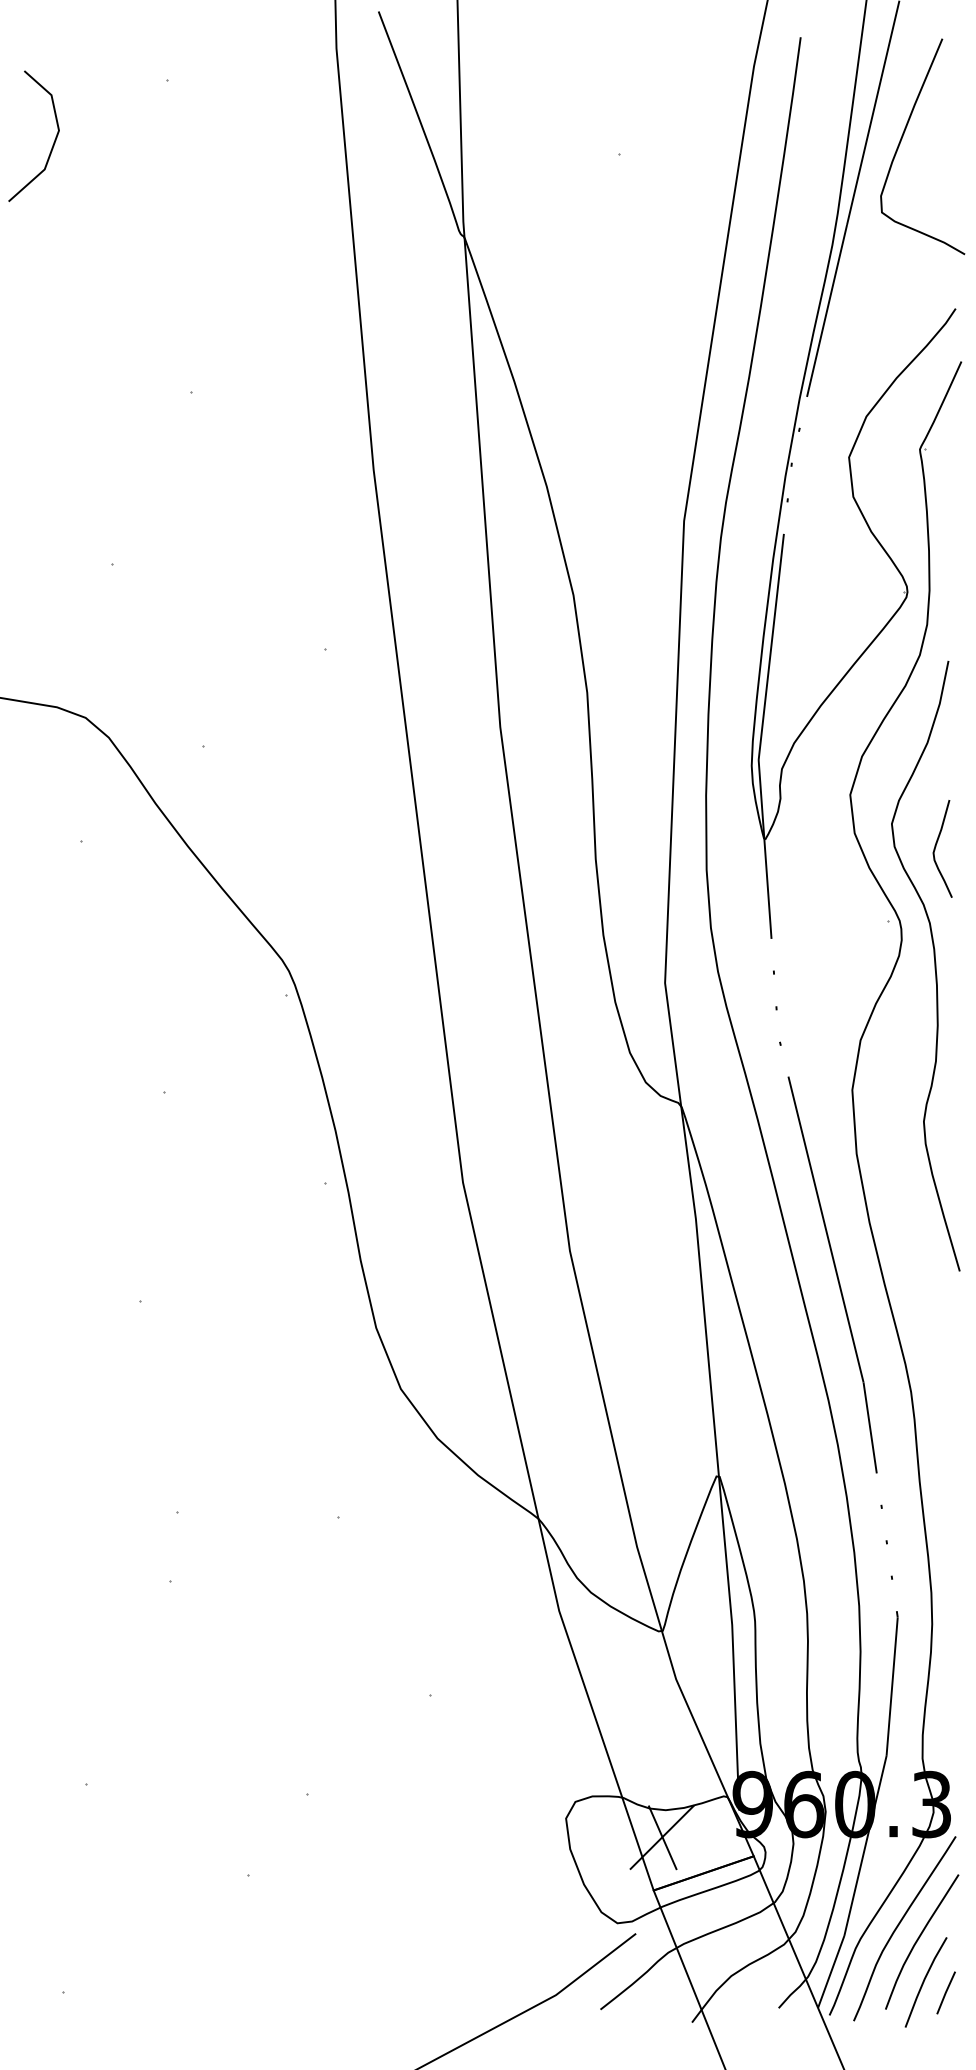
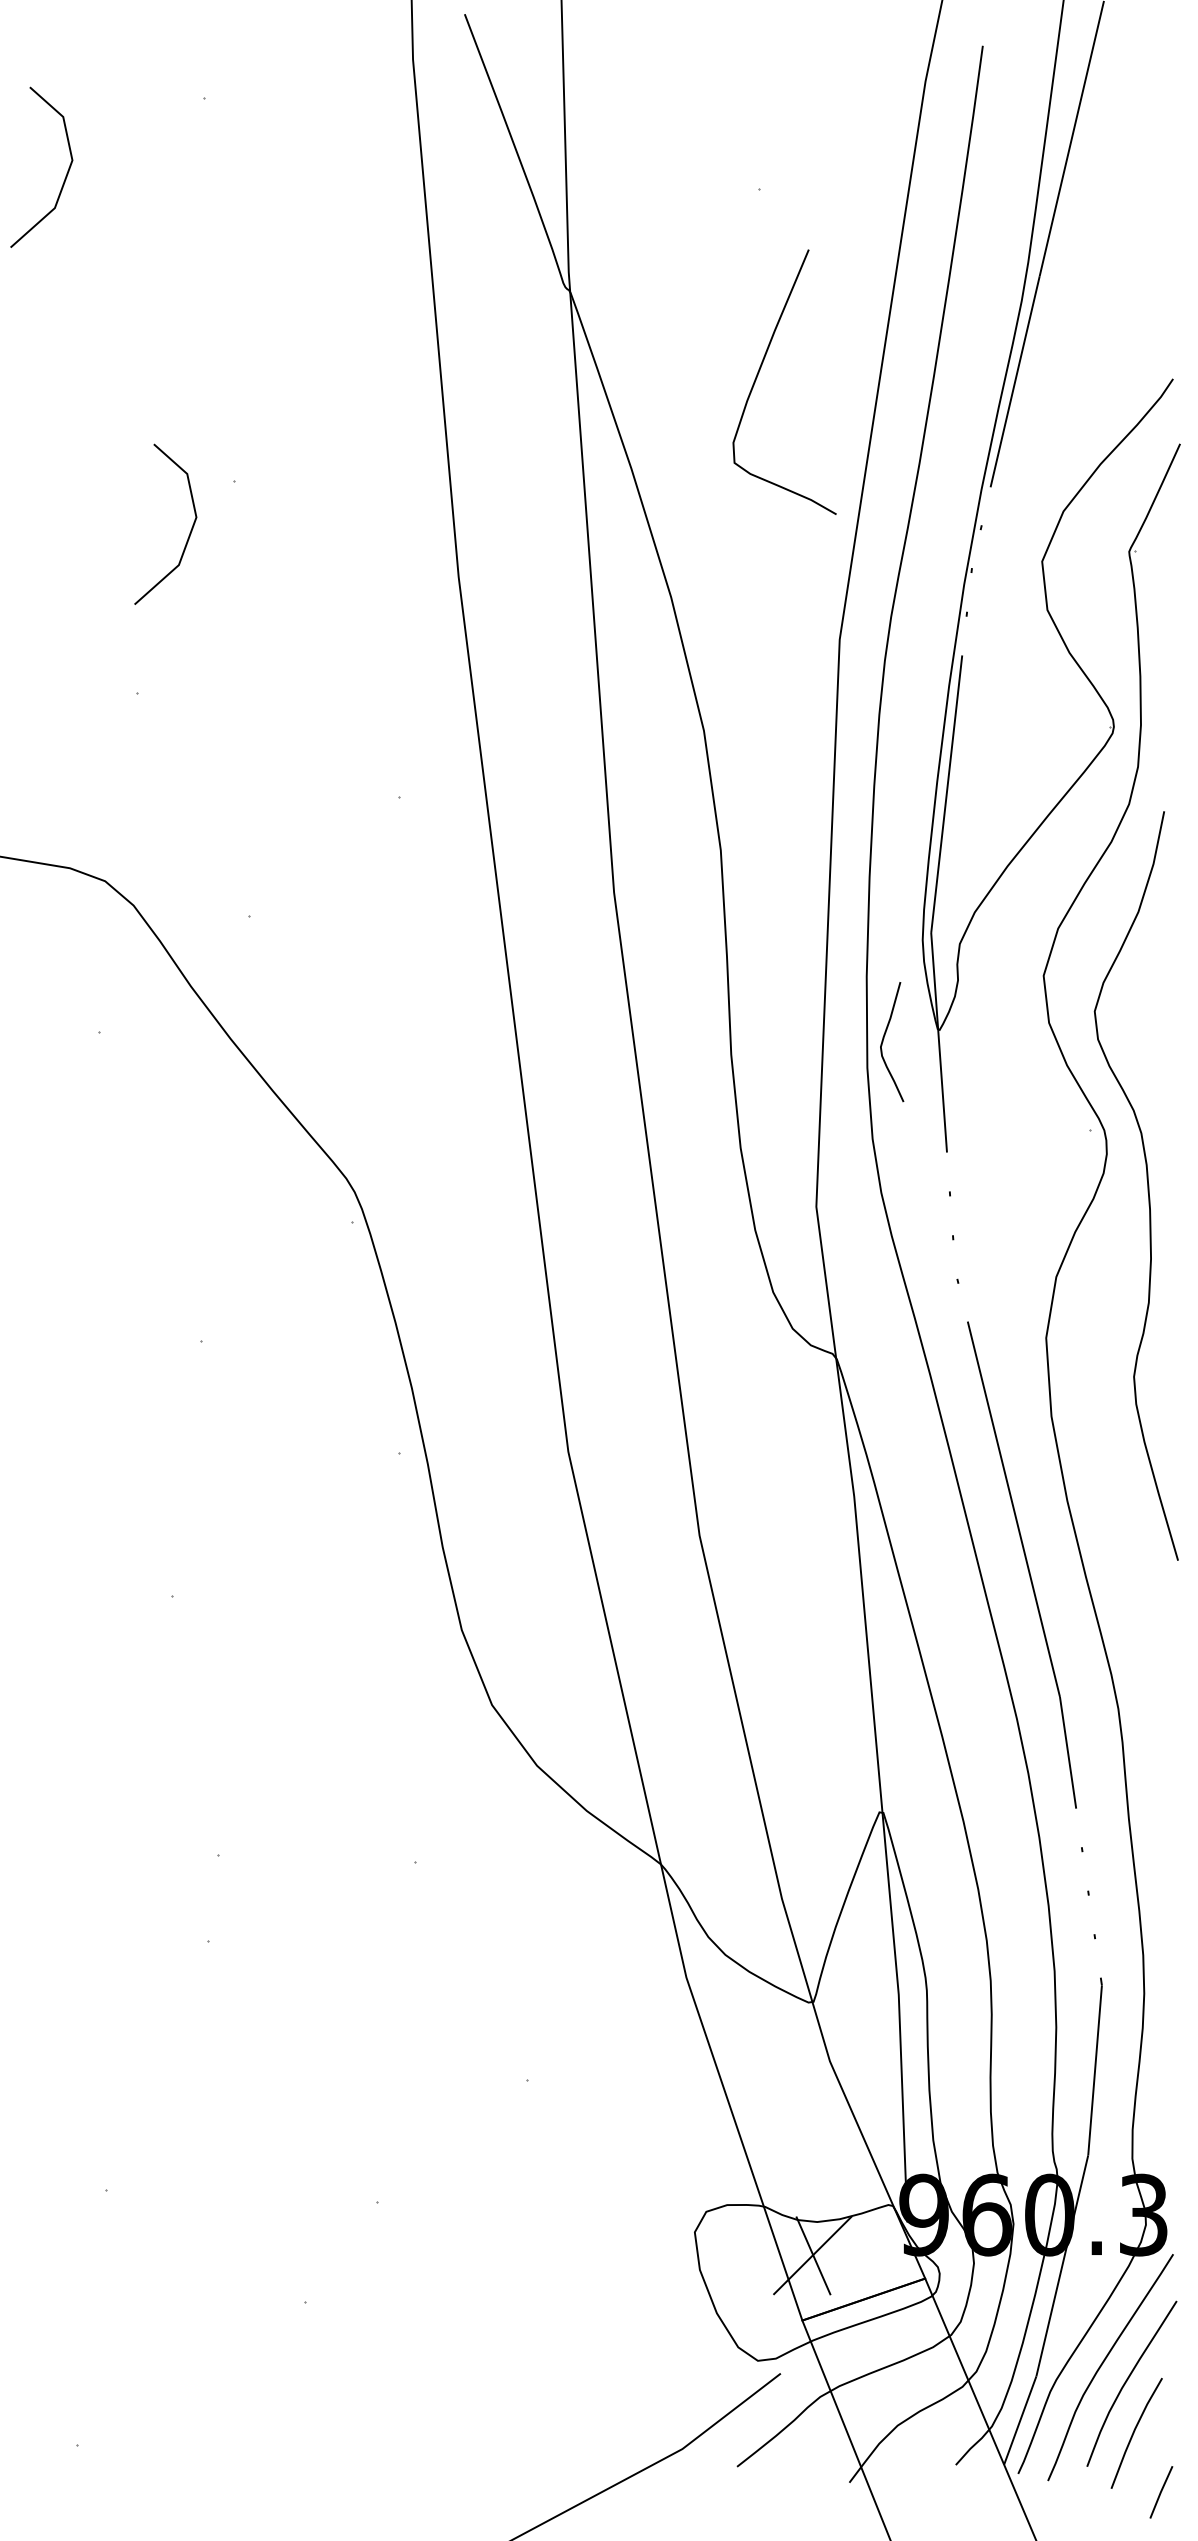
curve: (903, 137) -> (760, 370), moved
line: (153, 436) -> (188, 535), added
curve: (936, 845) -> (884, 1038), moved
line: (946, 1993) -> (1161, 2492), moved

